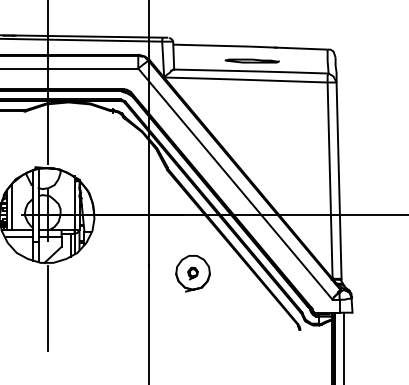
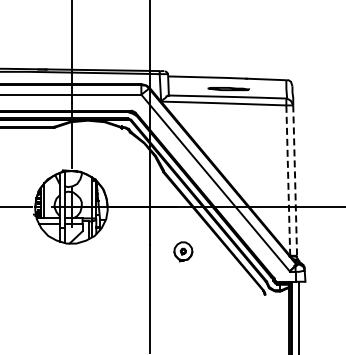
line: (330, 180) -> (288, 180), solid -> dashed
line: (339, 181) -> (295, 181), solid -> dashed
part: (193, 273) -> (183, 251), size x0.7
line: (47, 307) -> (71, 277), removed

